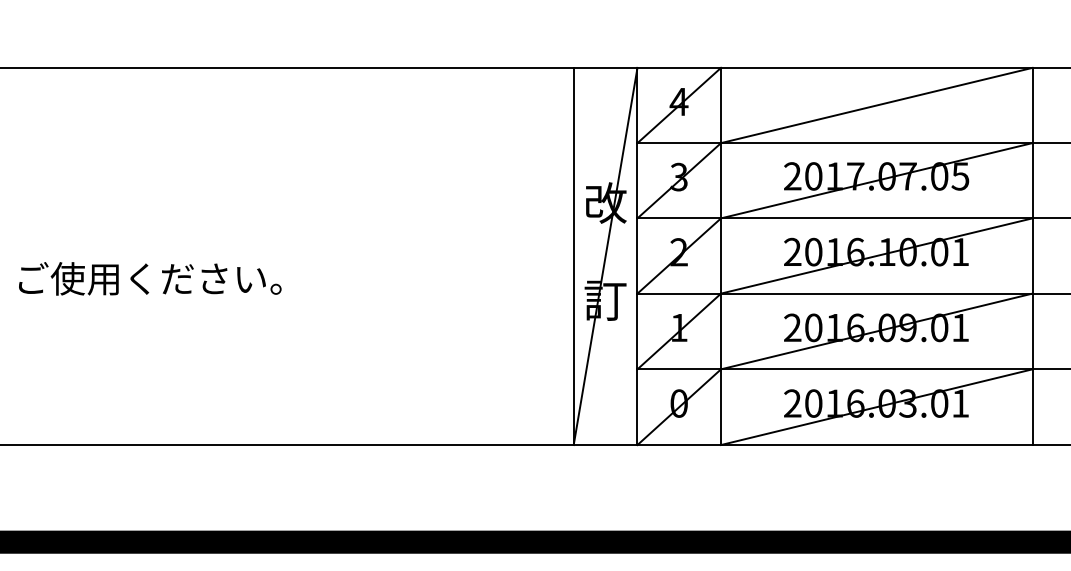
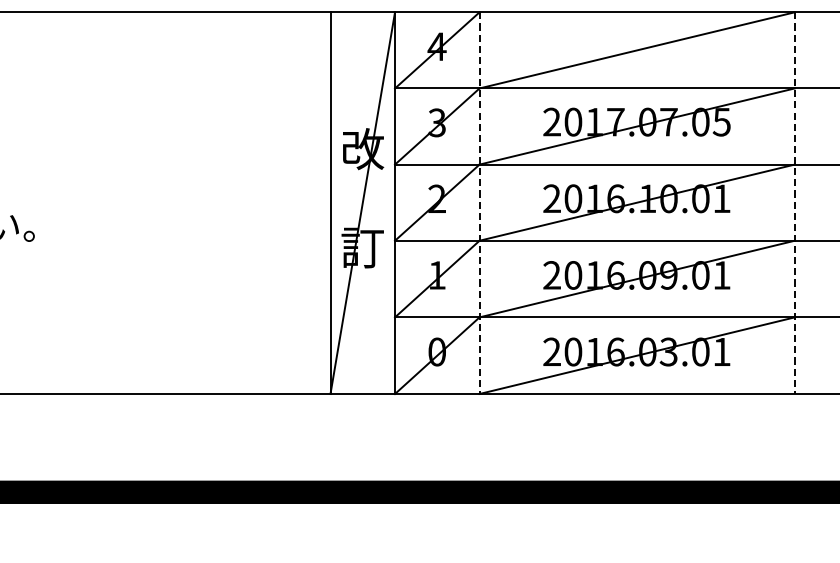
line: (721, 256) -> (480, 203), solid -> dashed
line: (1032, 256) -> (794, 203), solid -> dashed

